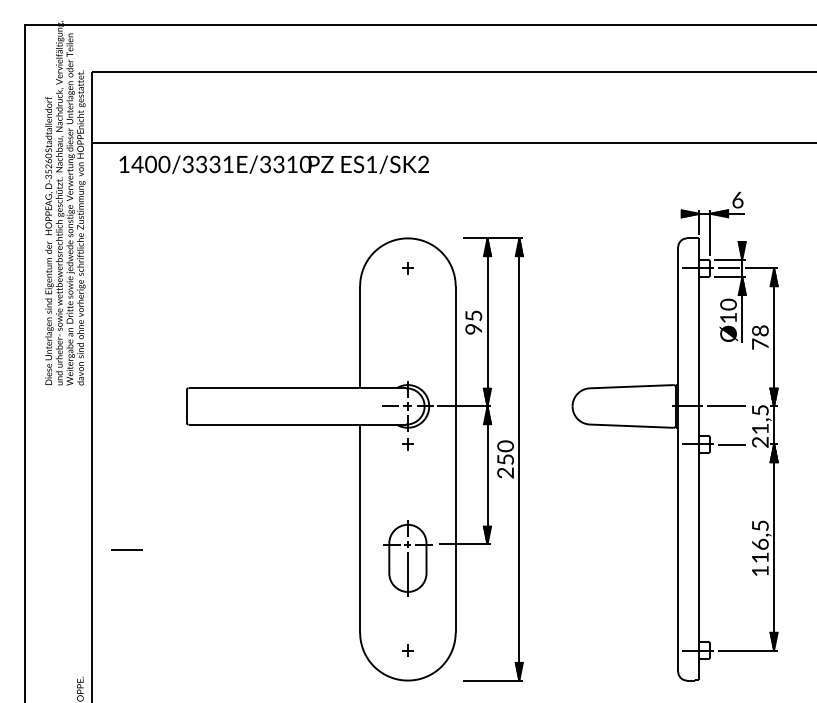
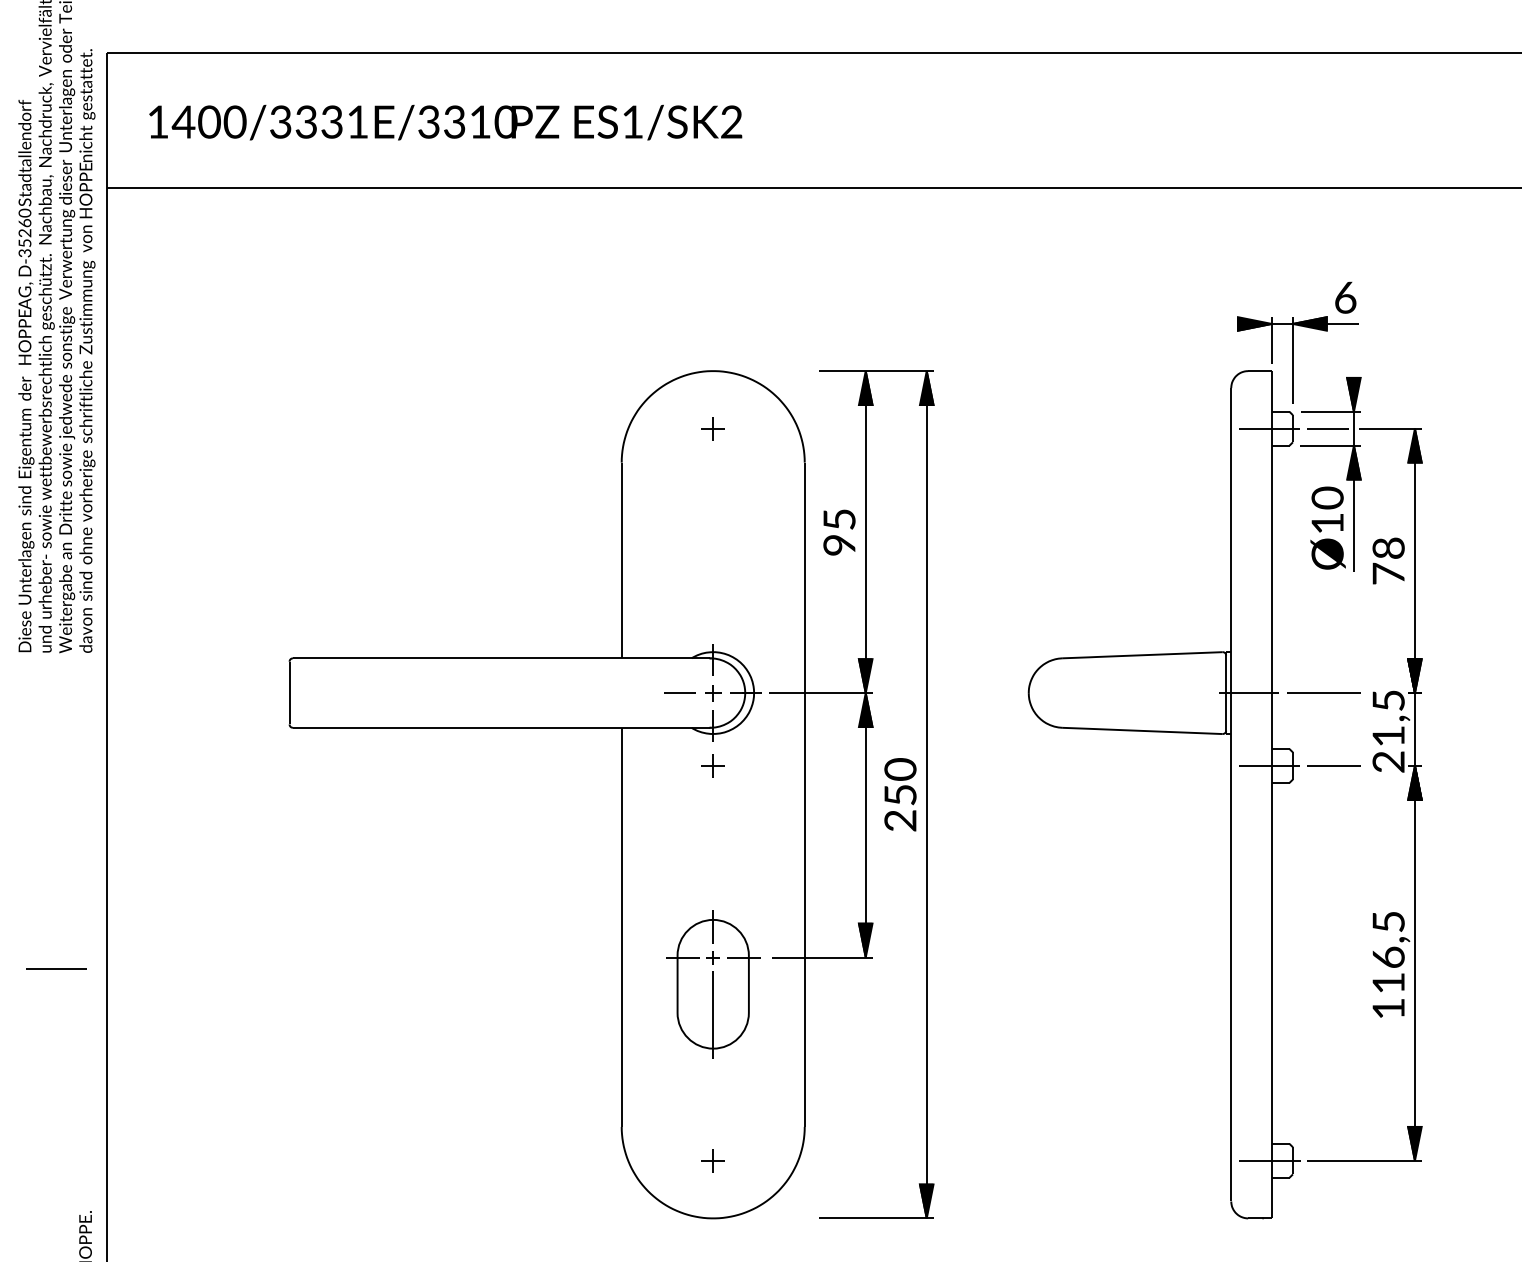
text: (273, 164) -> (444, 122), moved
line: (126, 549) -> (55, 967), moved

